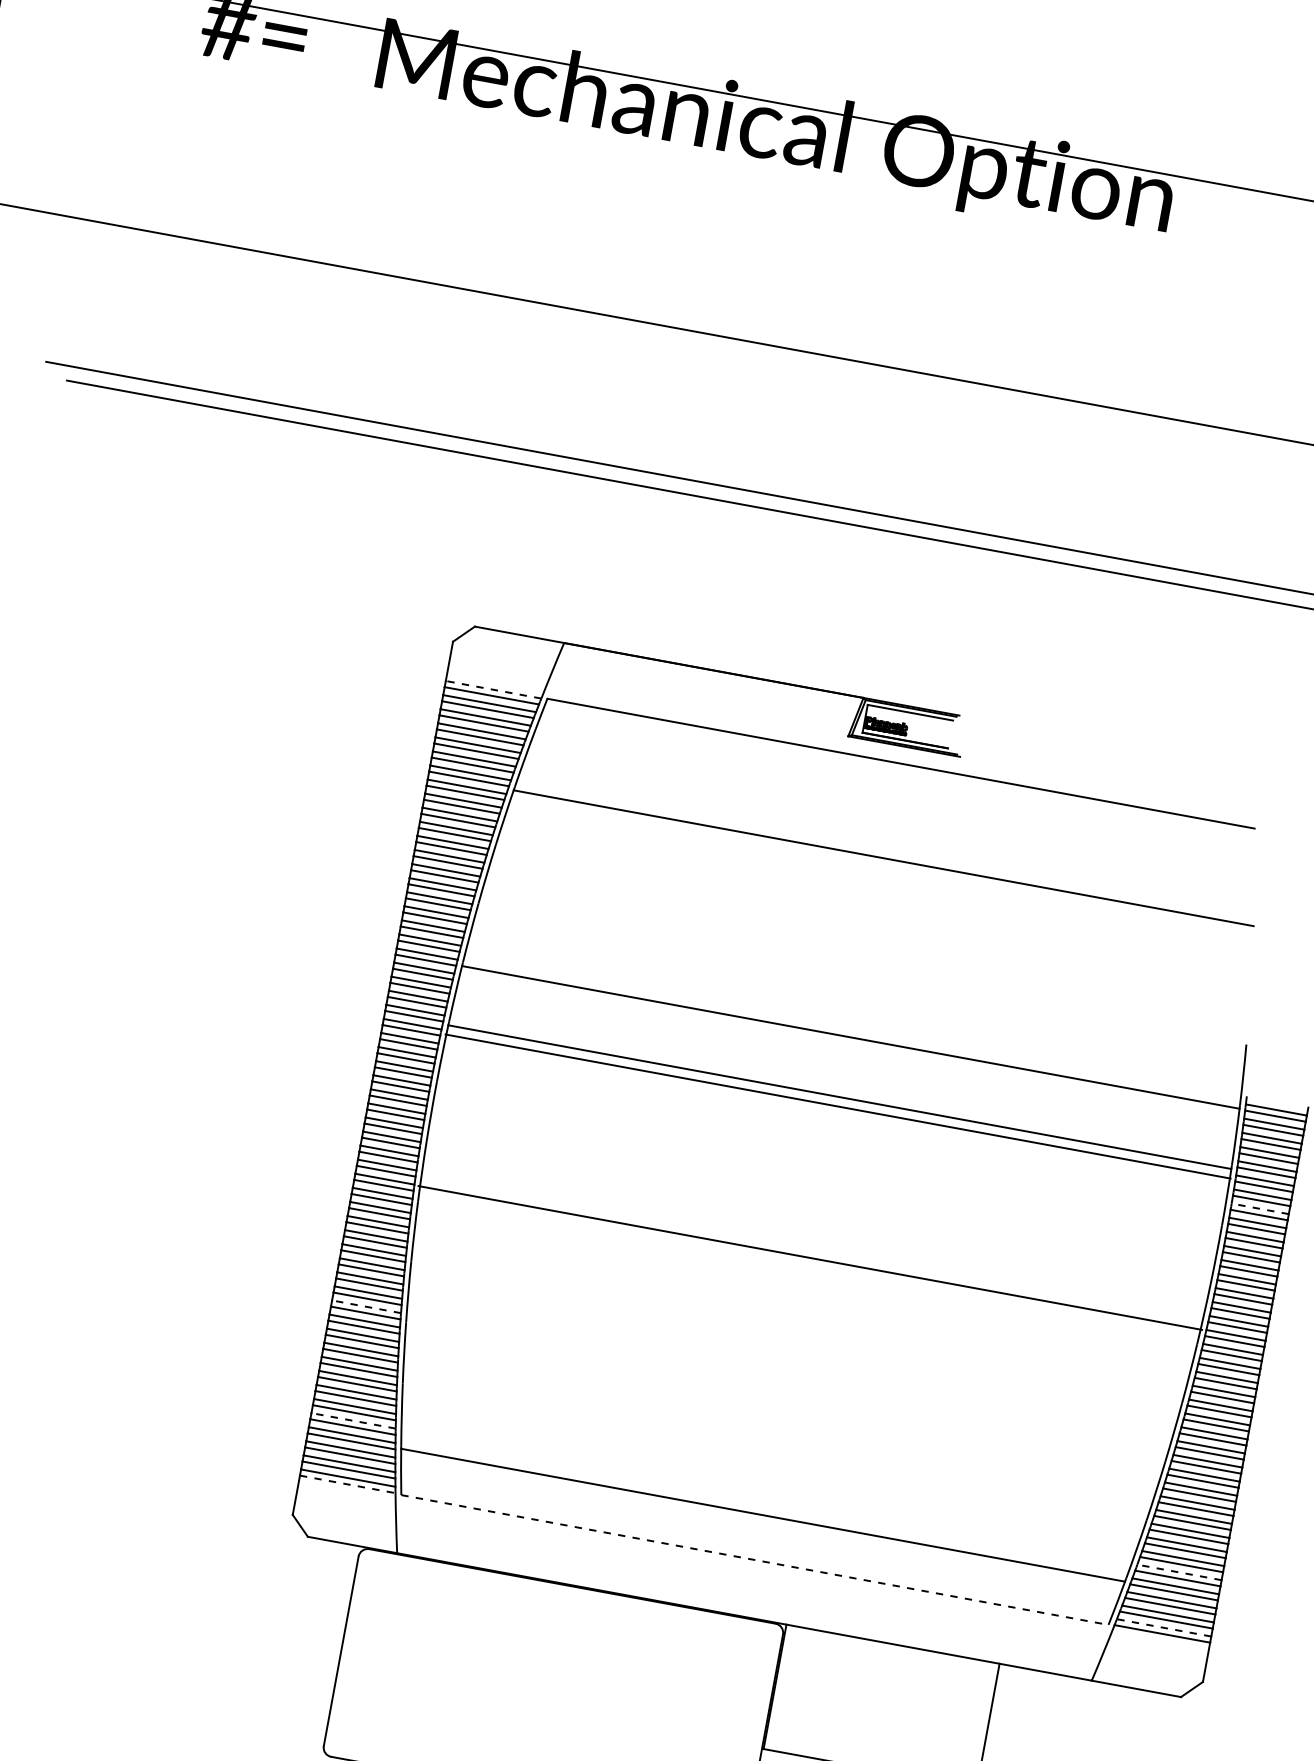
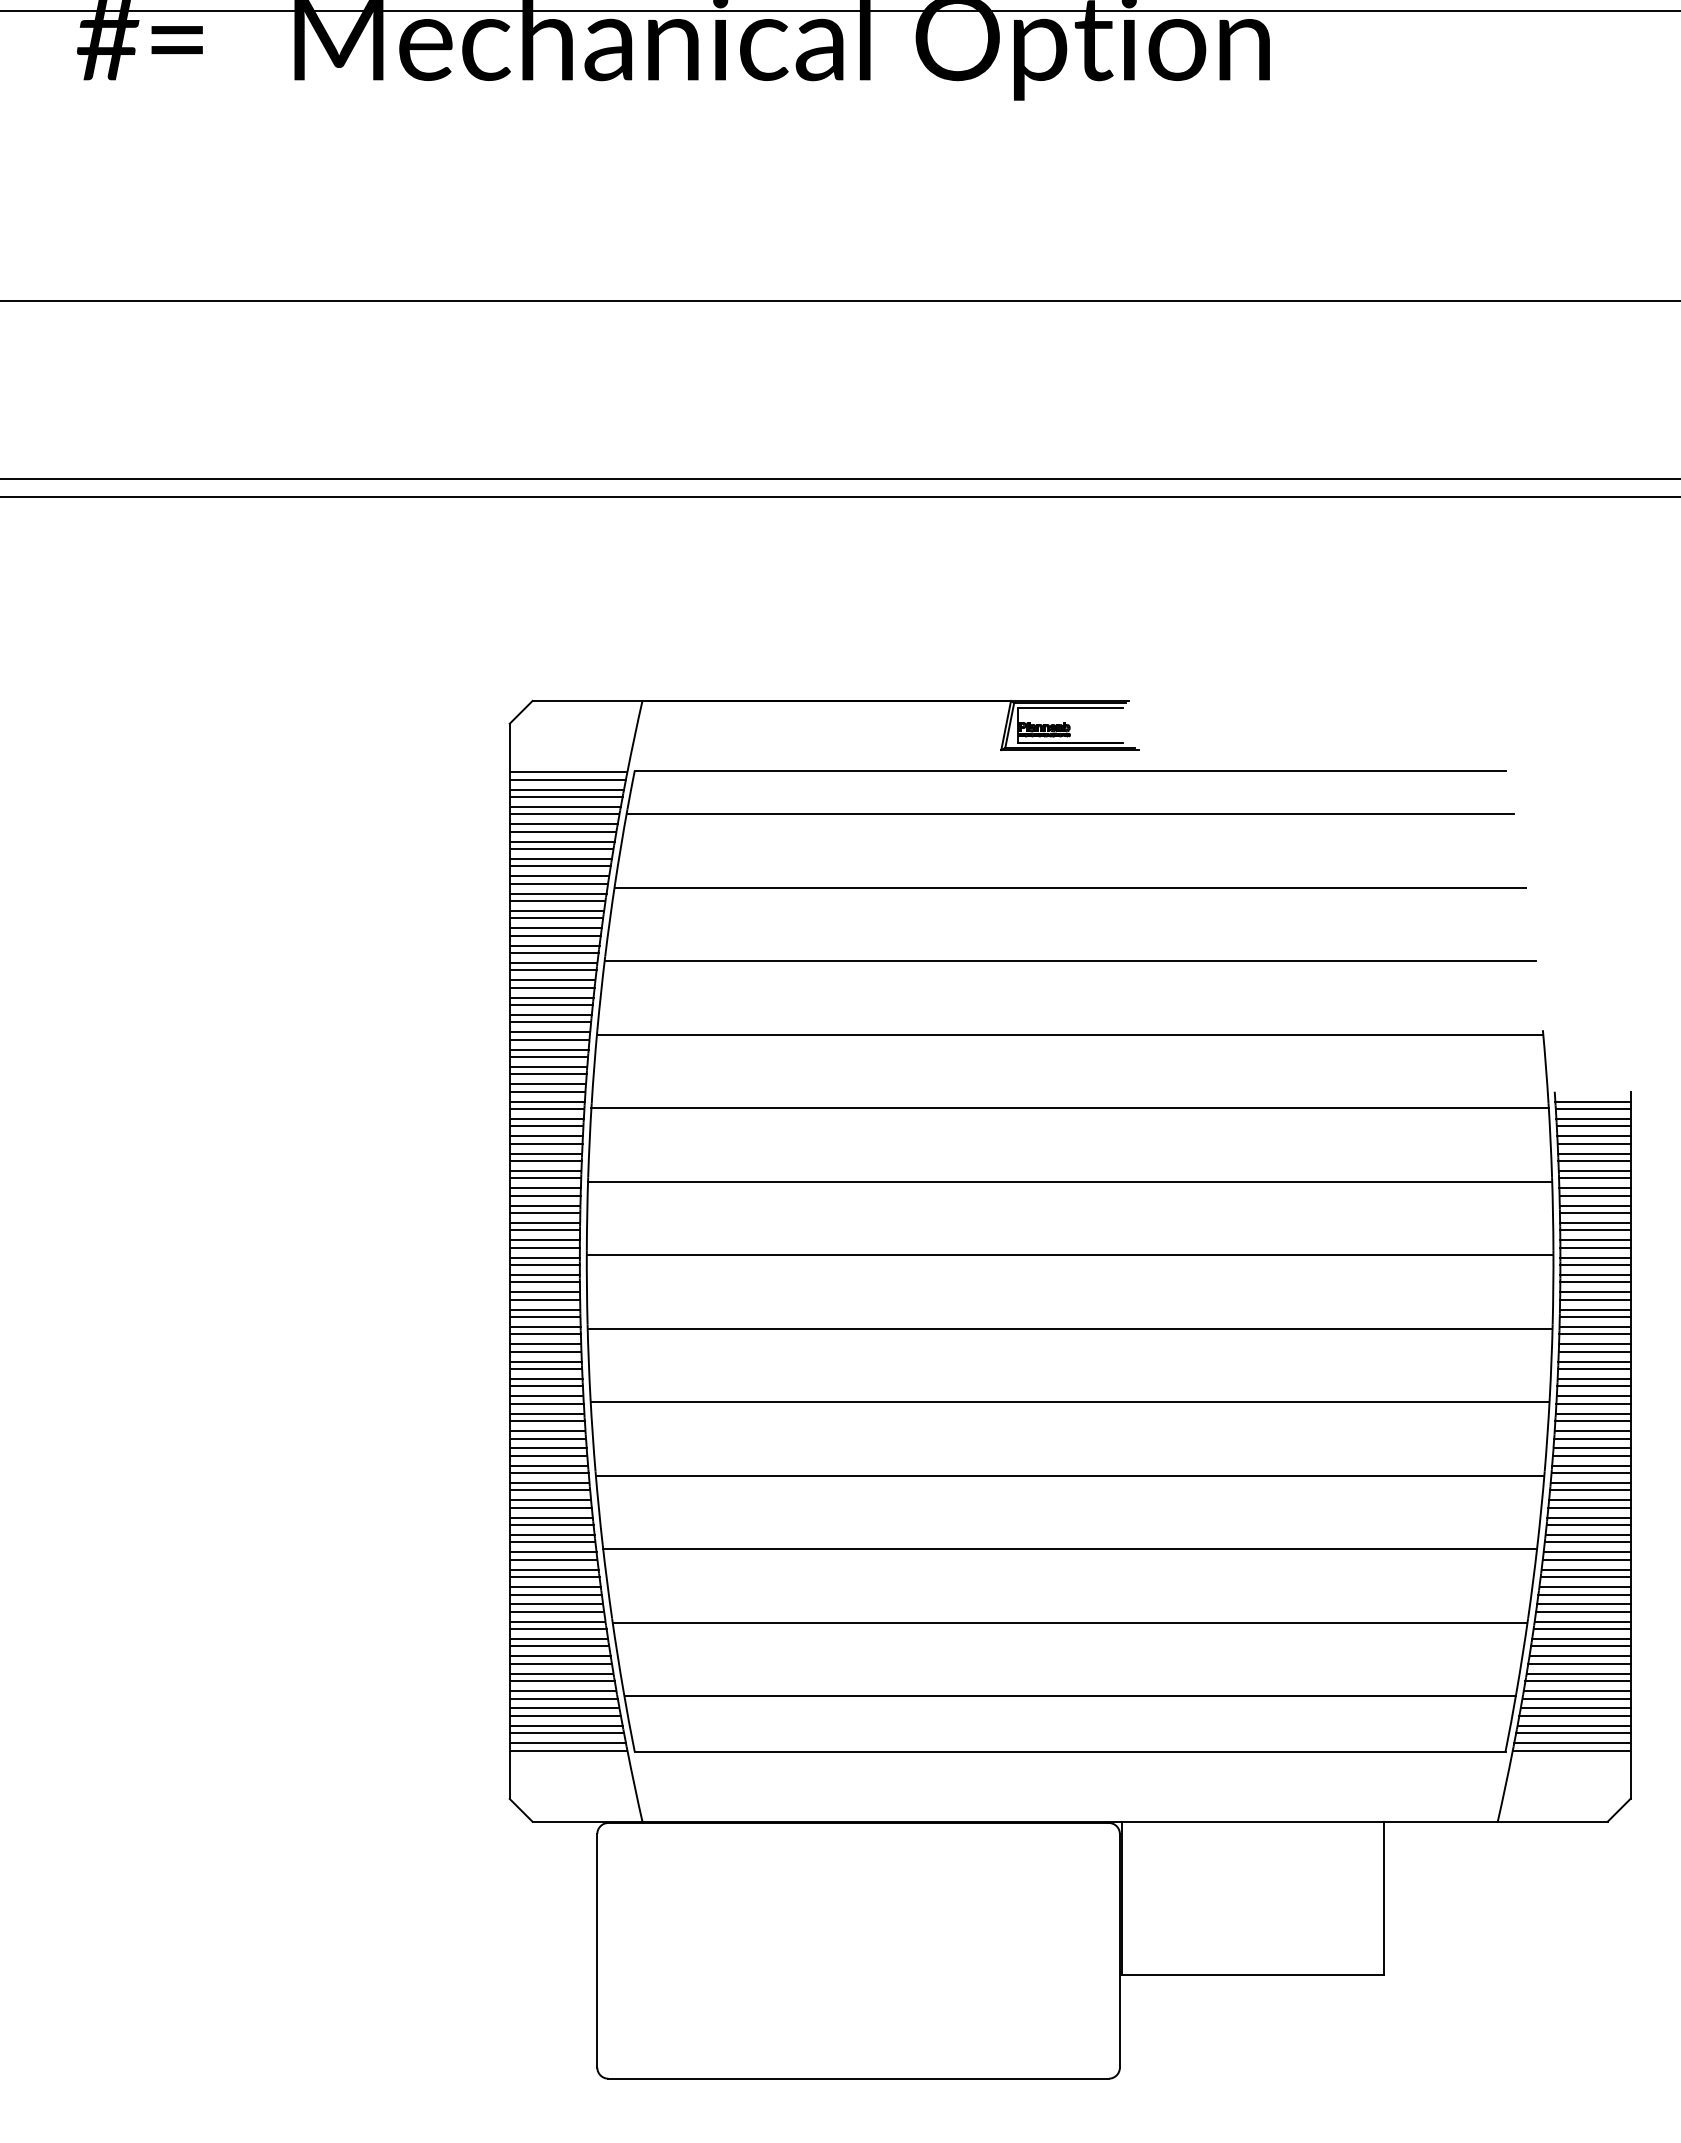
line: (493, 690) -> (568, 772), dashed -> solid
line: (894, 798) -> (1069, 813), added
line: (872, 918) -> (1069, 961), added
line: (862, 977) -> (1070, 1034), added
line: (837, 1106) -> (1069, 1255), moved
line: (1259, 1208) -> (1594, 1222), dashed -> solid
line: (809, 1257) -> (1069, 1328), moved
line: (806, 1276) -> (1069, 1402), added
line: (366, 1306) -> (551, 1534), dashed -> solid
line: (795, 1335) -> (1069, 1475), added
line: (785, 1395) -> (1070, 1549), added
line: (353, 1420) -> (561, 1673), dashed -> solid
line: (773, 1455) -> (1069, 1622), added
line: (347, 1484) -> (568, 1750), dashed -> solid
line: (755, 1559) -> (1070, 1751), dashed -> solid
line: (1179, 1572) -> (1578, 1673), dashed -> solid
line: (1163, 1628) -> (1571, 1743), dashed -> solid

